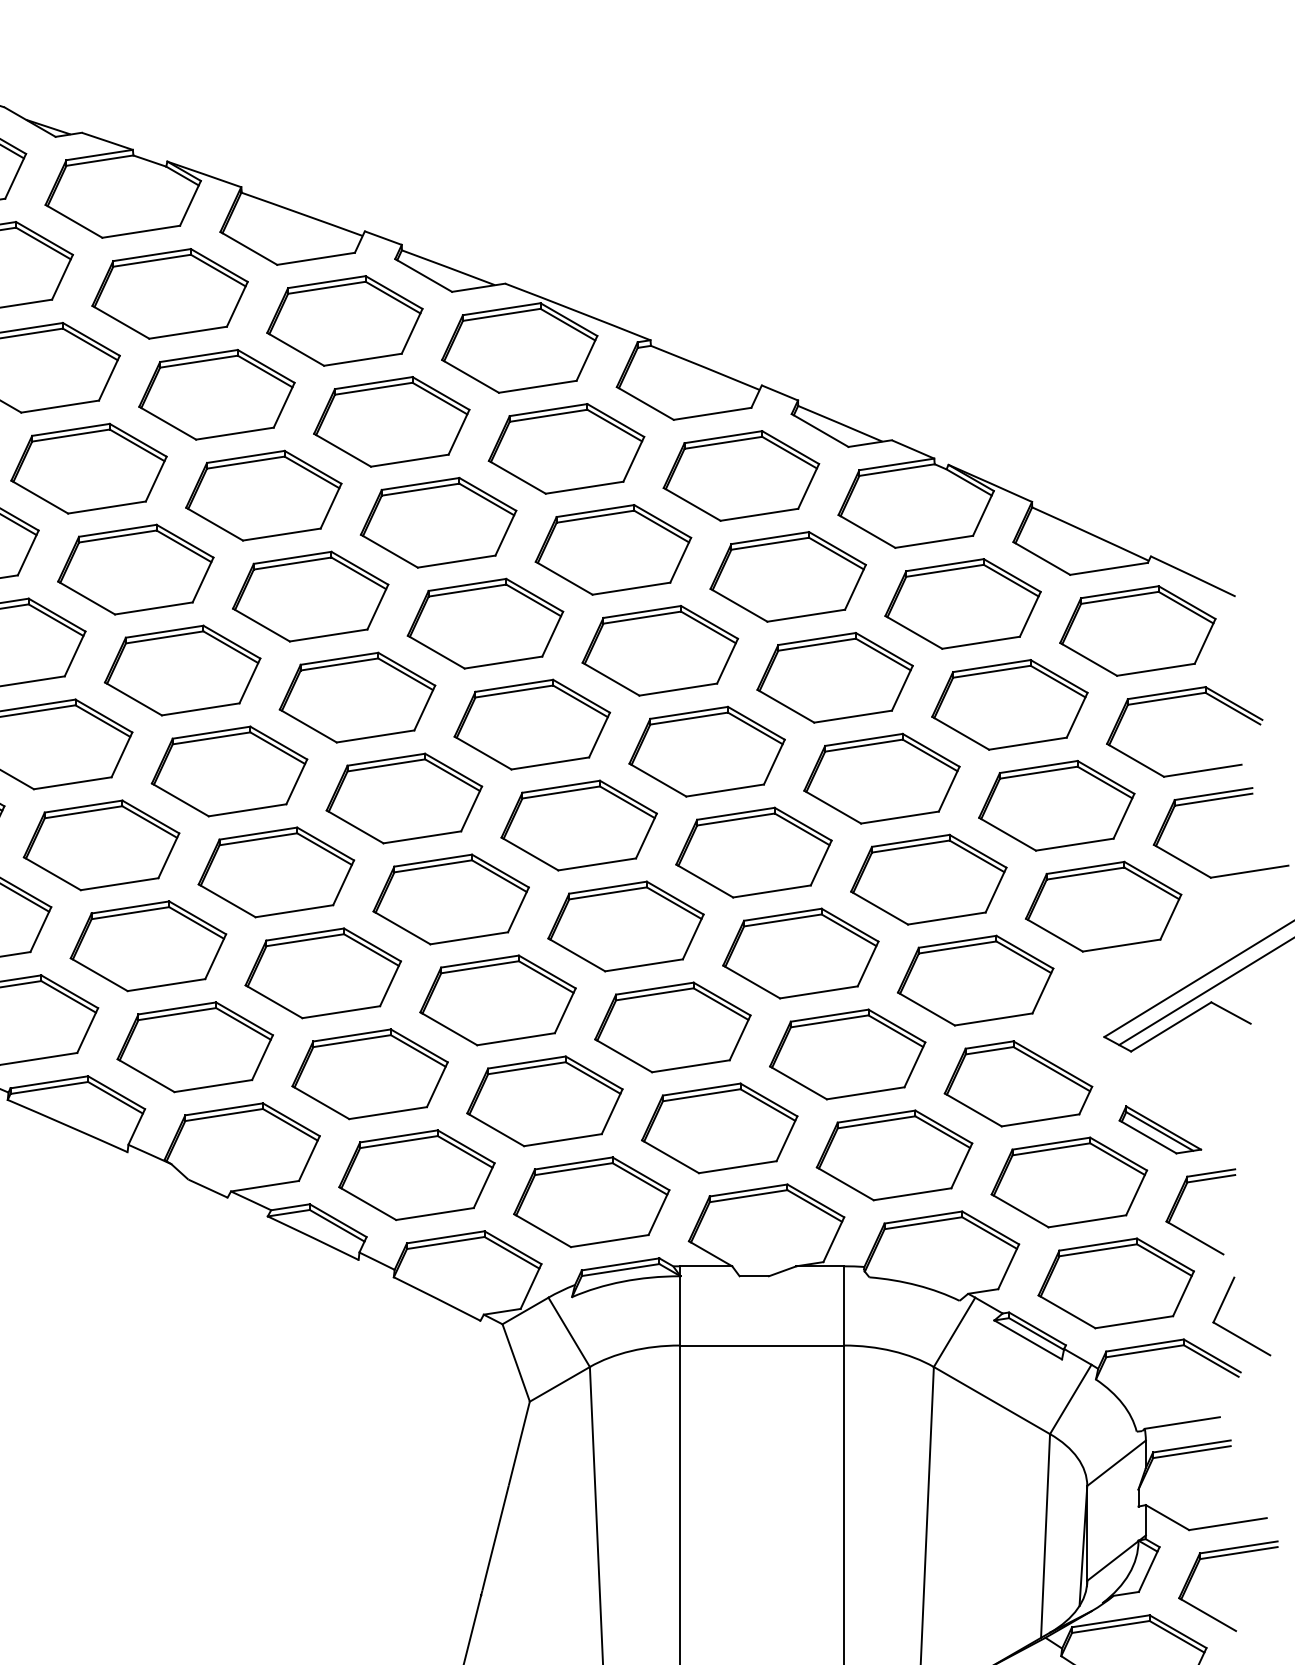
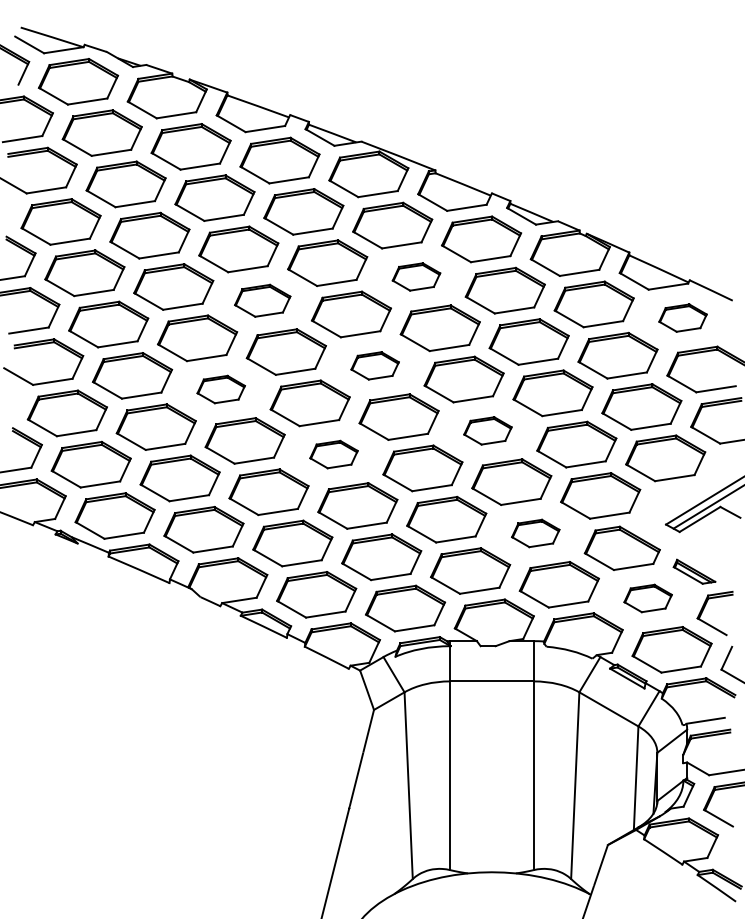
part: (613, 548) -> (416, 276), size x0.6
part: (310, 596) -> (262, 300), size x0.7
part: (1136, 629) -> (682, 317), size x0.6
part: (530, 724) -> (374, 365), size x0.6
part: (227, 771) -> (220, 389), size x0.6
part: (753, 851) -> (487, 430), size x0.6
part: (450, 899) -> (333, 454), size x0.6
part: (847, 1054) -> (535, 533), size x0.6
part: (1067, 1182) -> (647, 598), size x0.6

